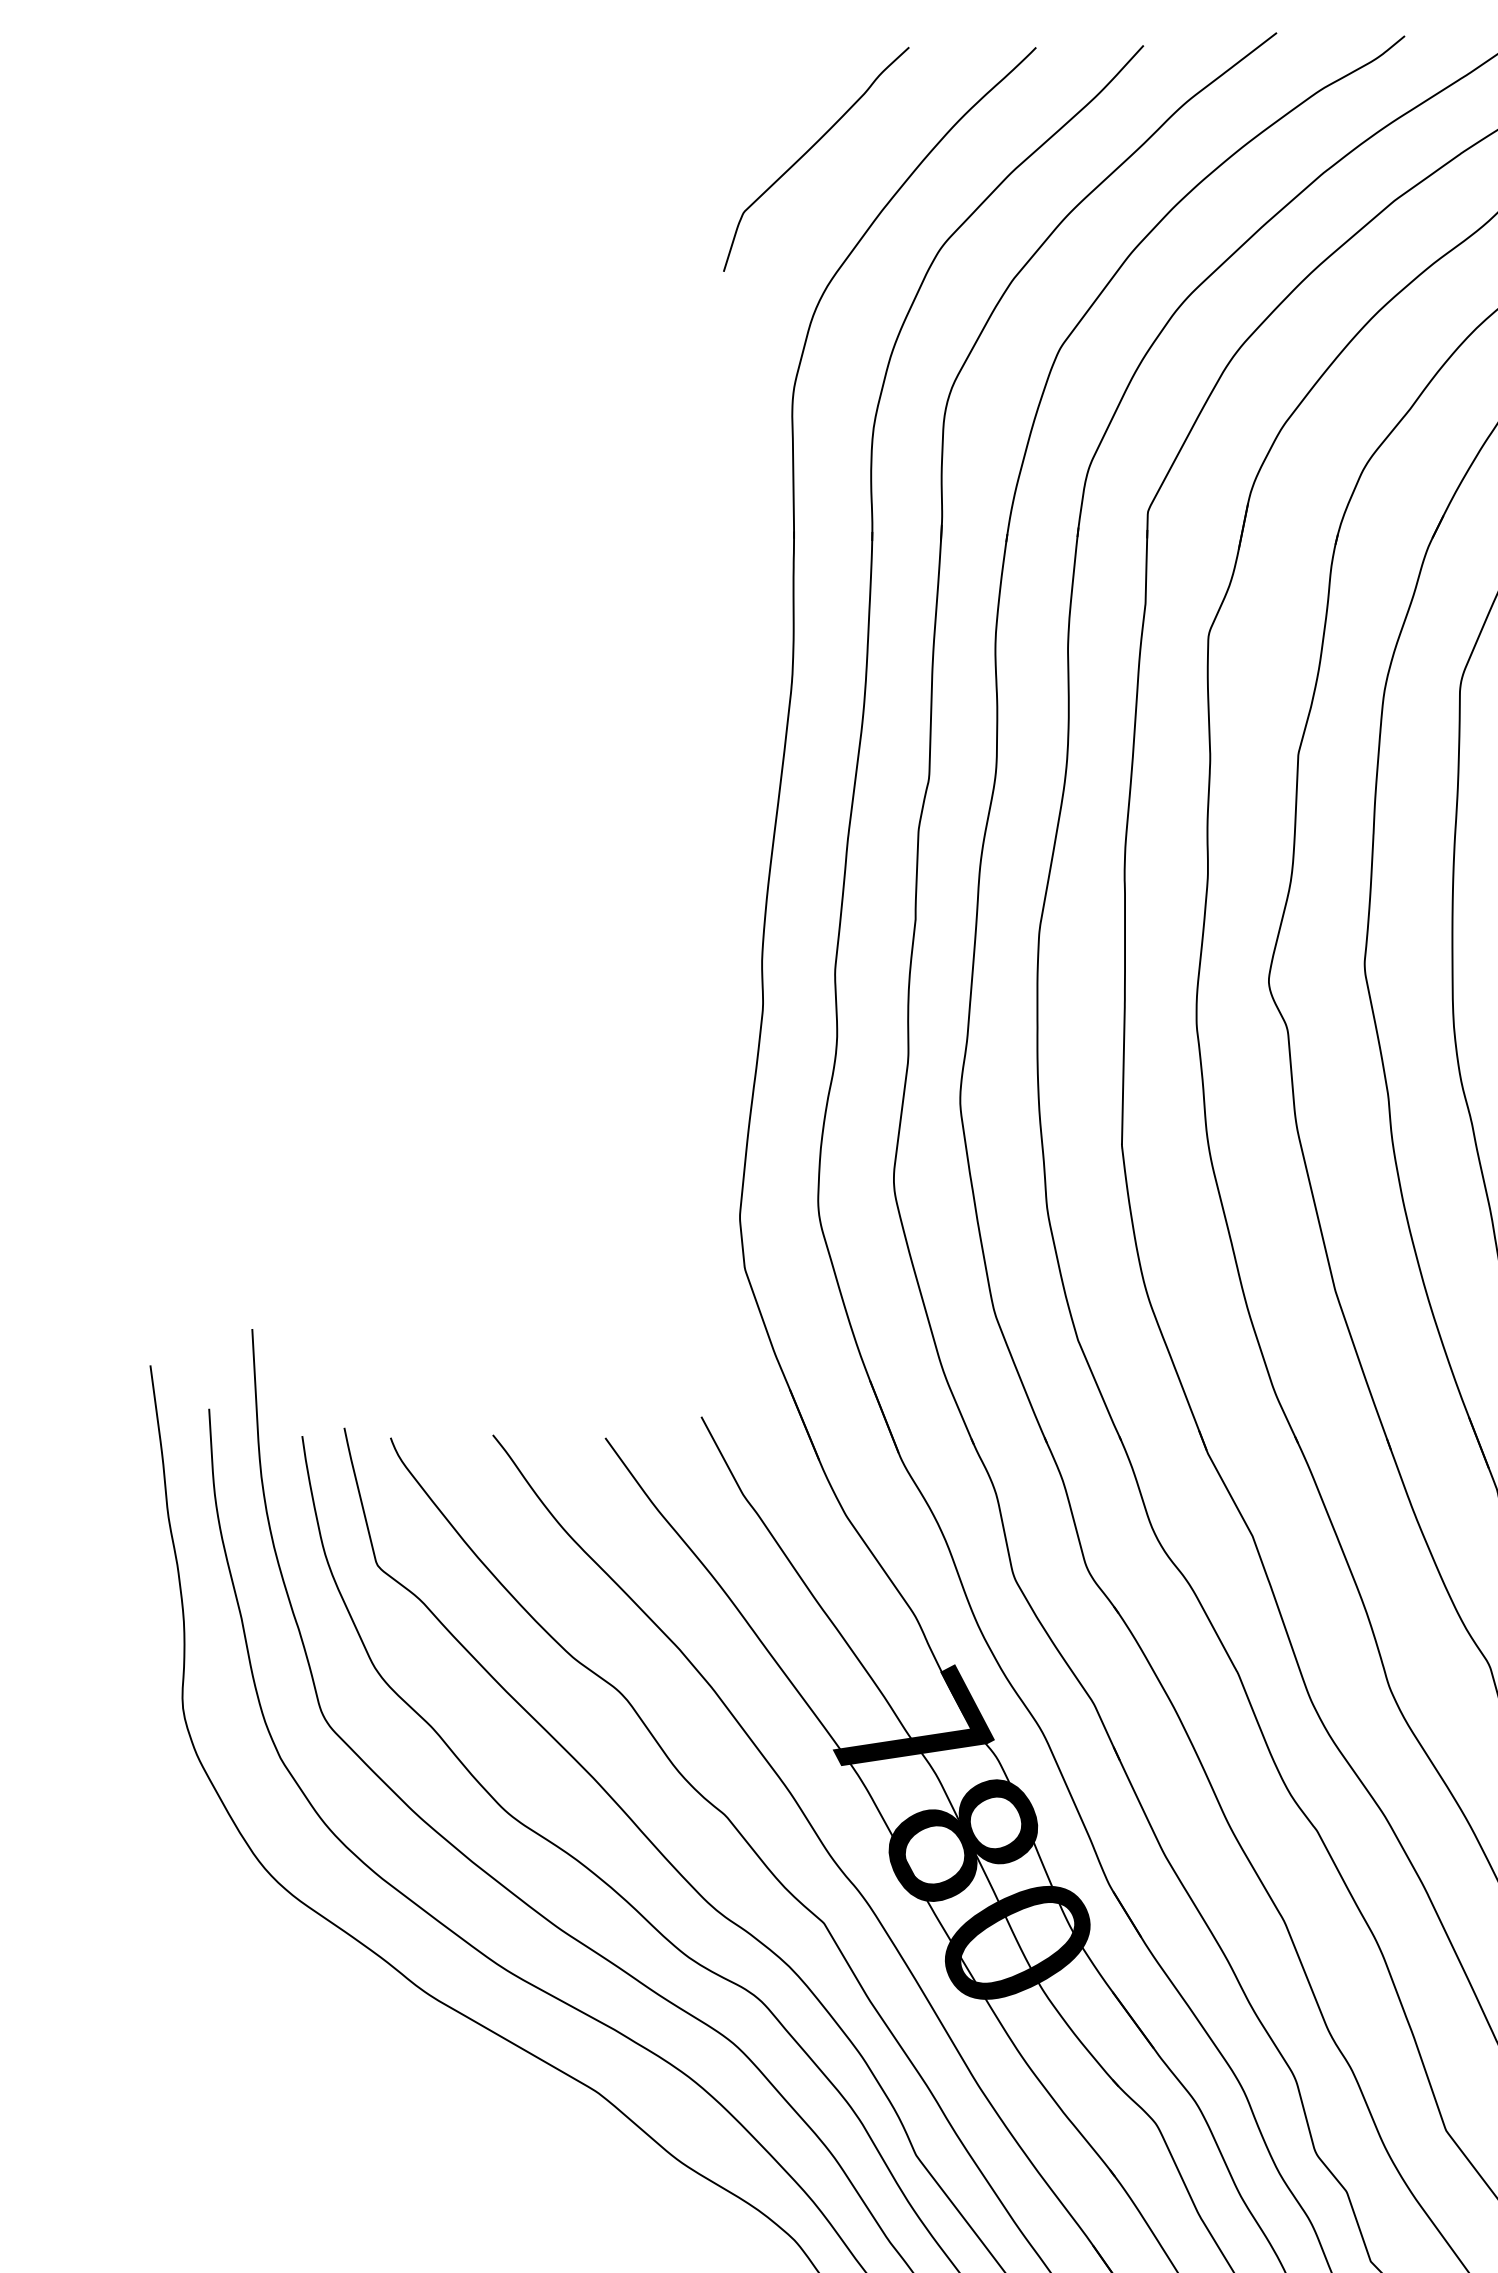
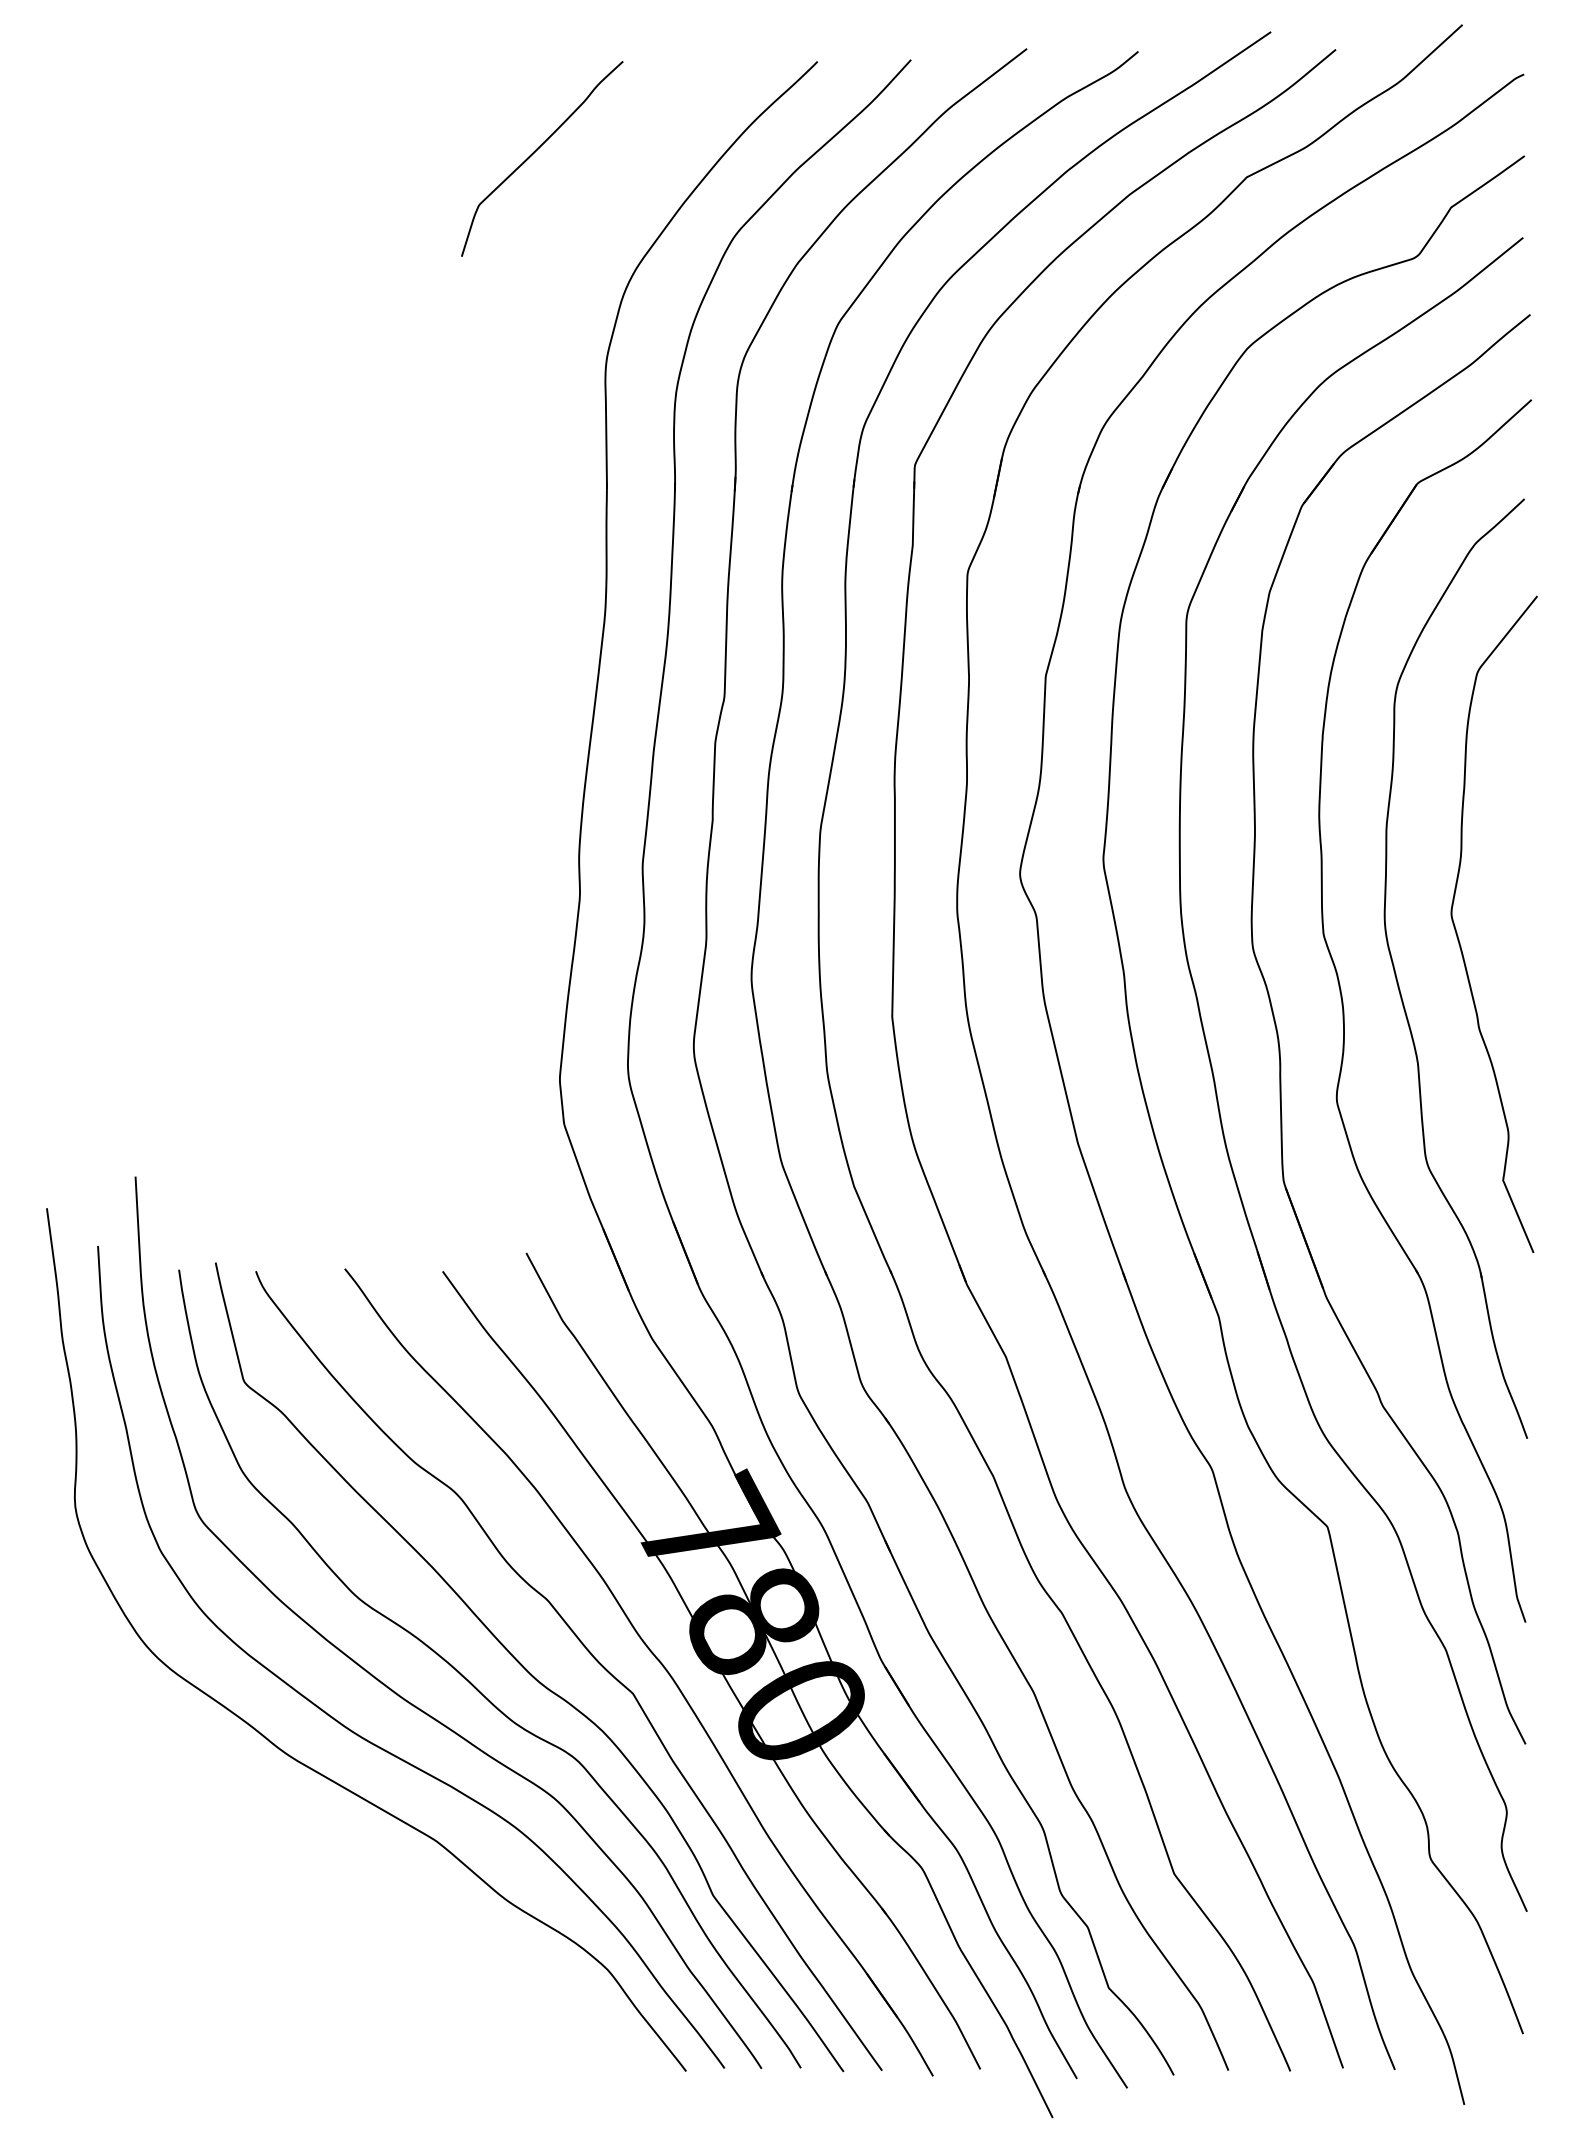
curve: (809, 150) -> (536, 151), moved

